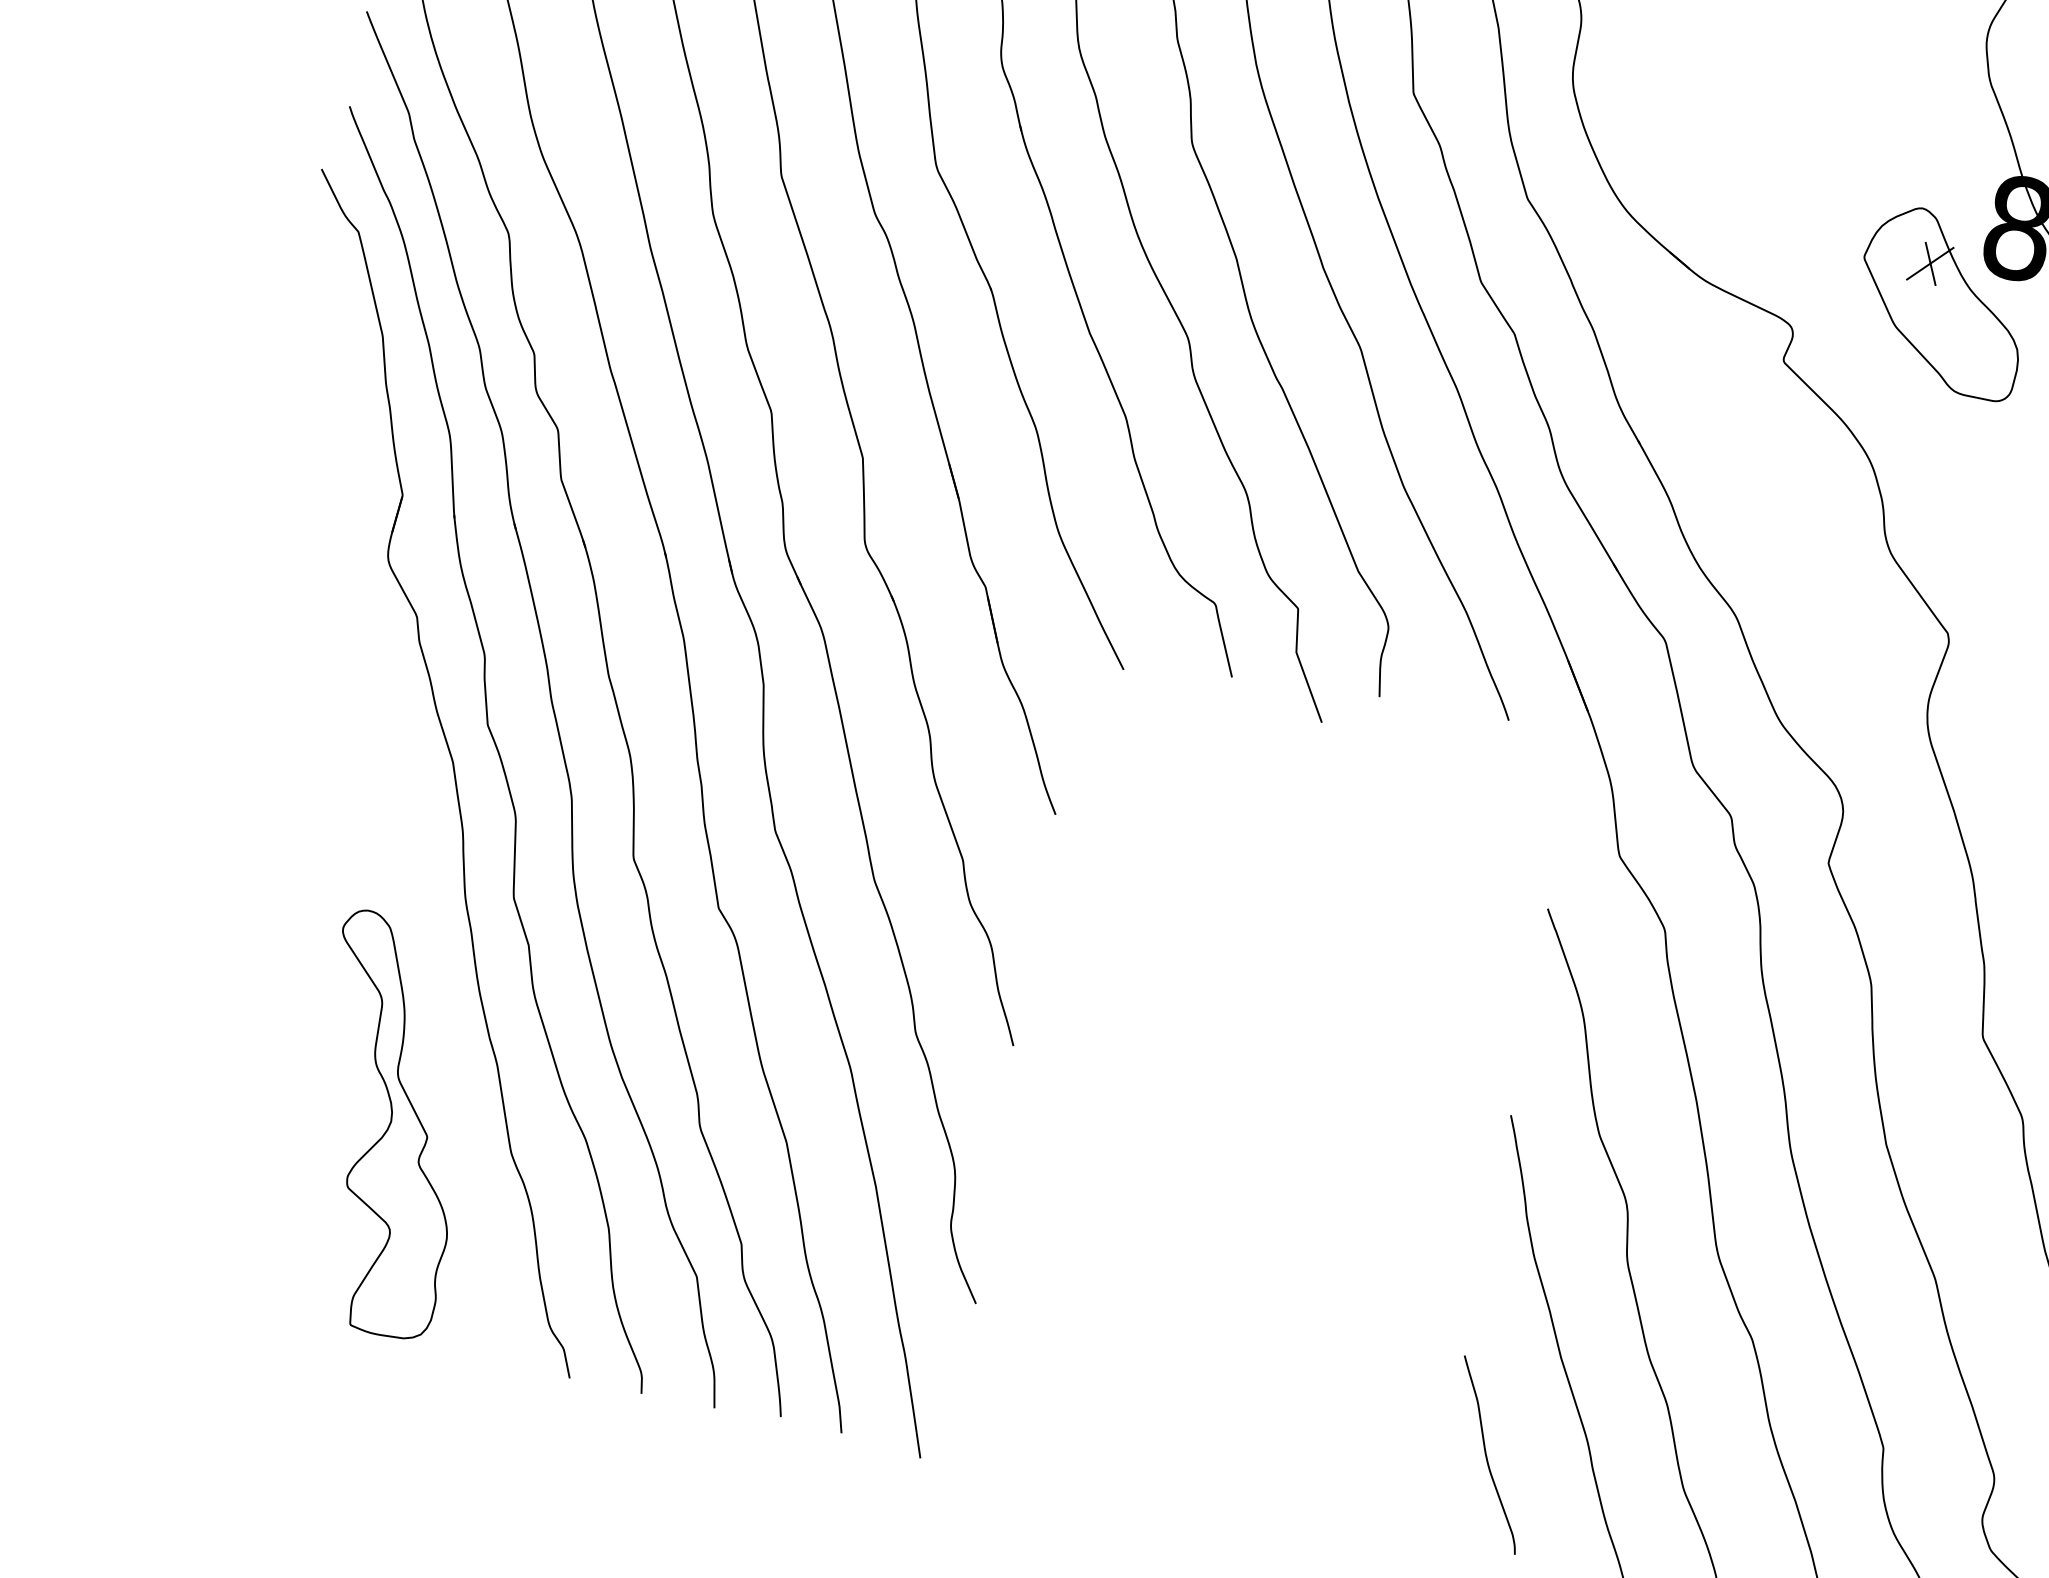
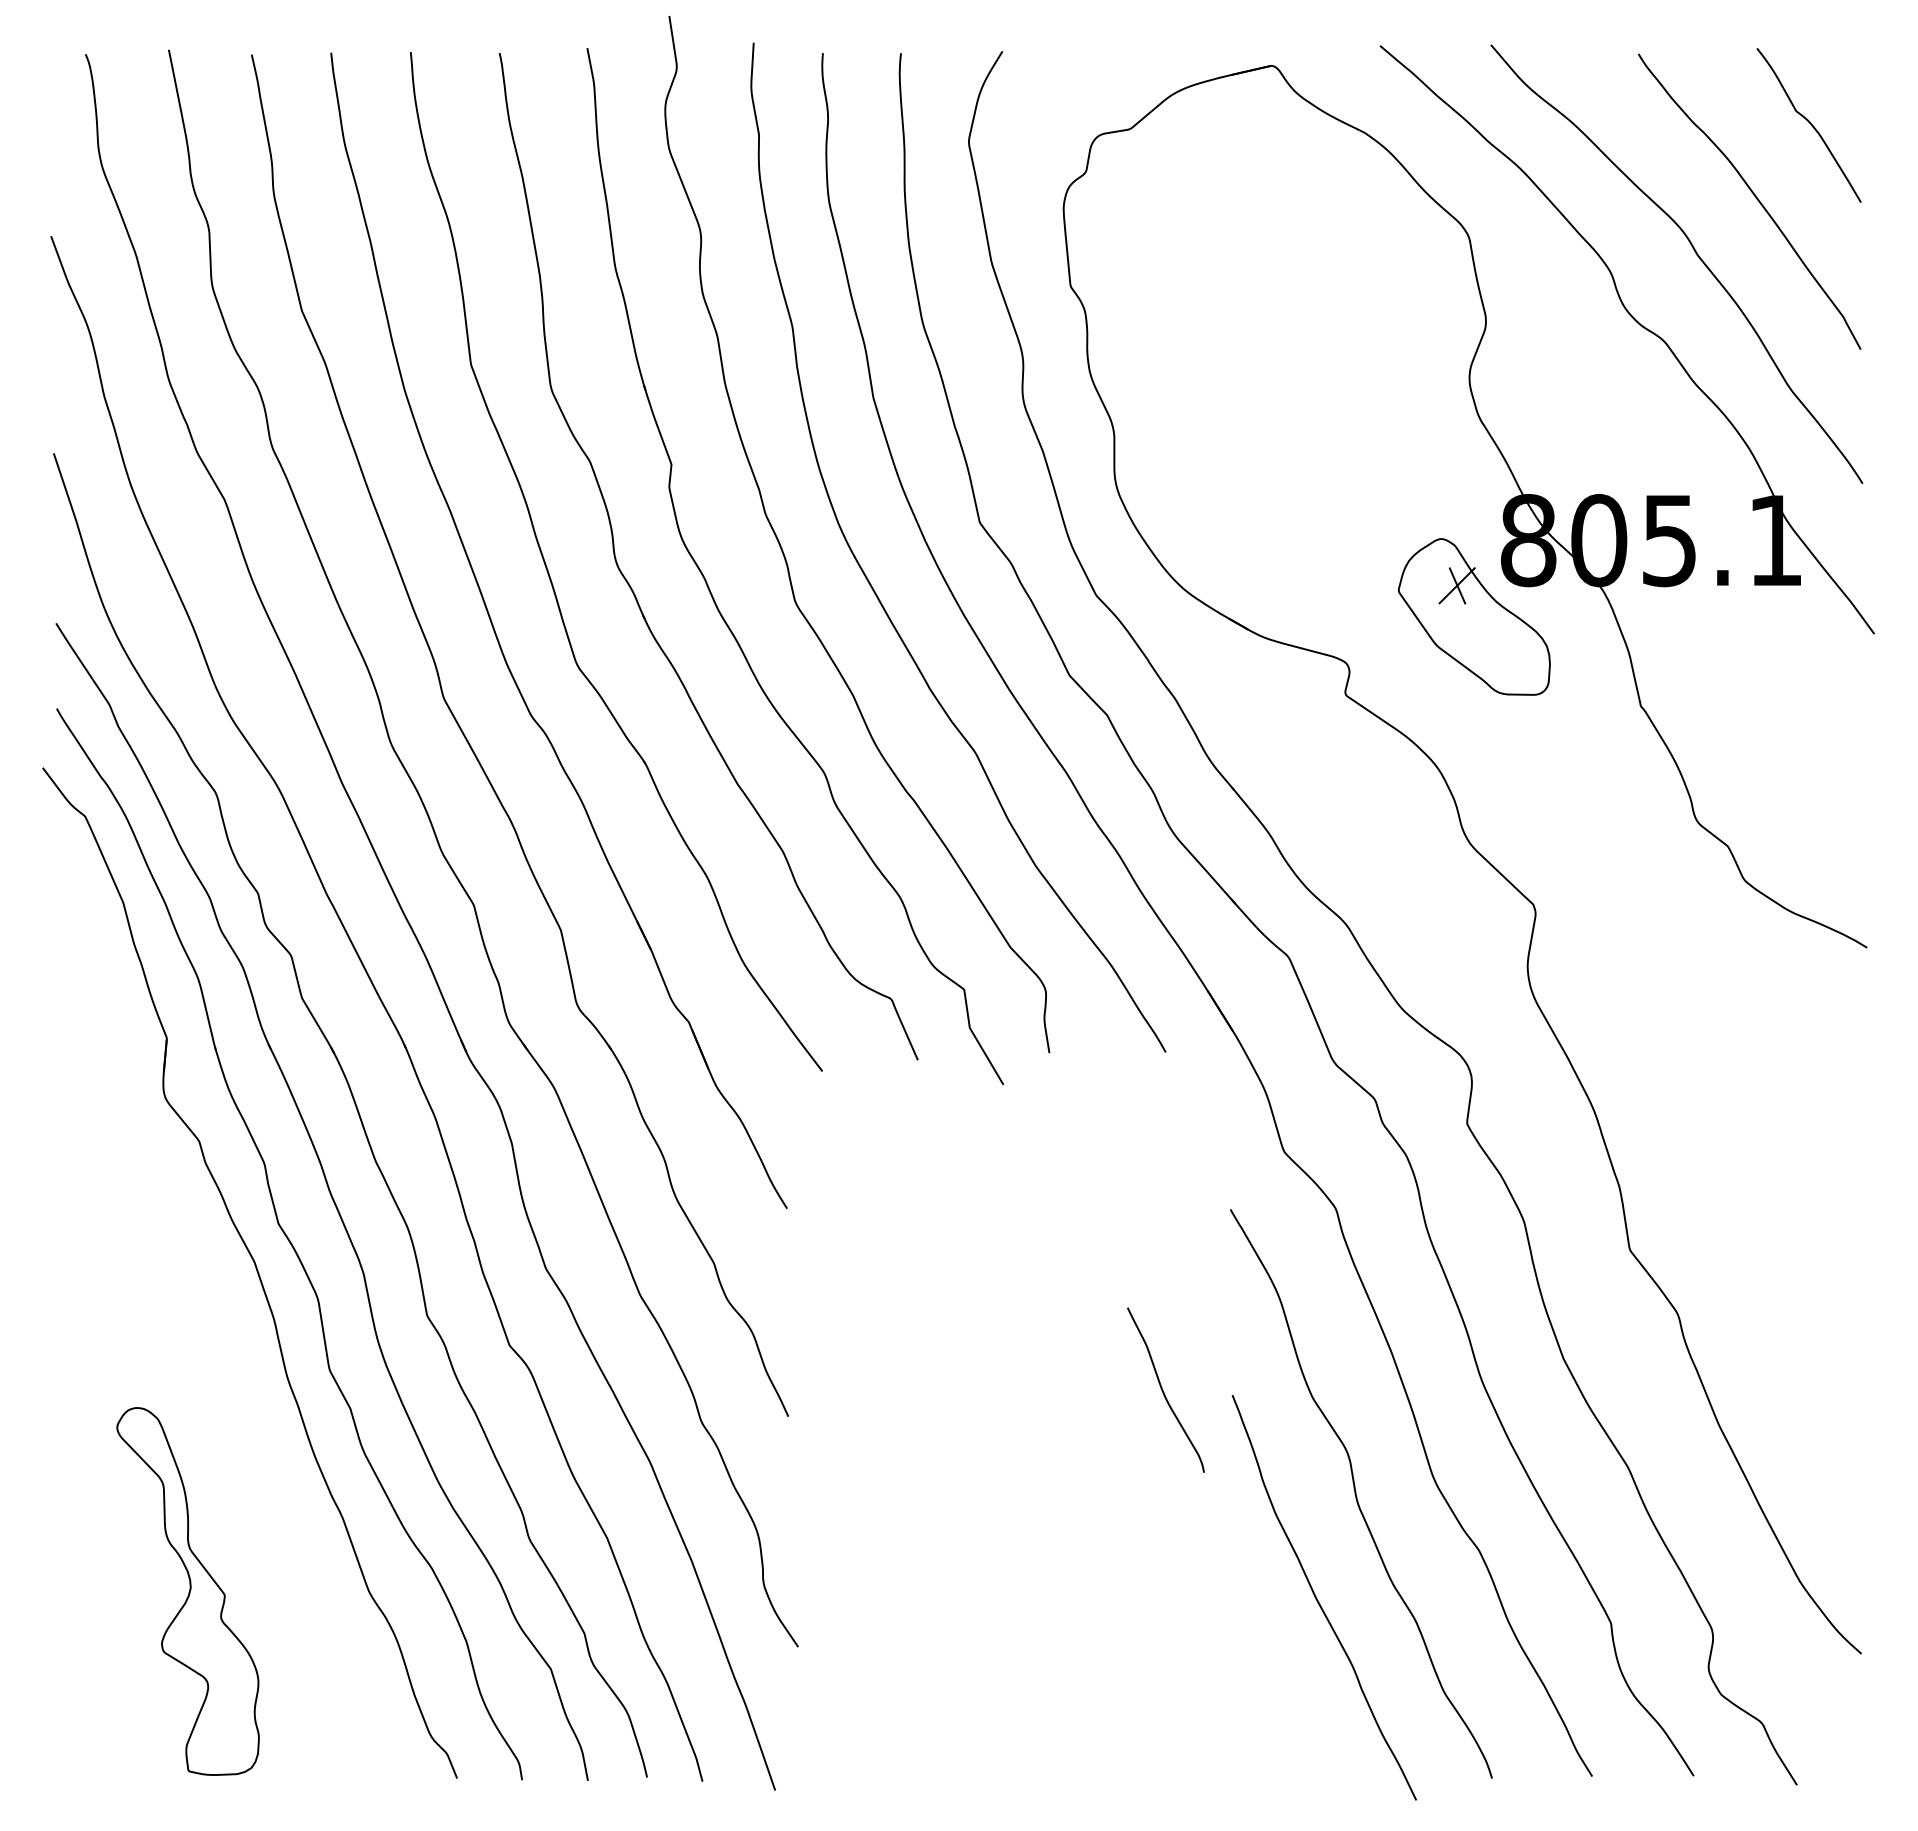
part: (386, 1125) -> (187, 1591), moved
curve: (1487, 1454) -> (1163, 1390), moved

